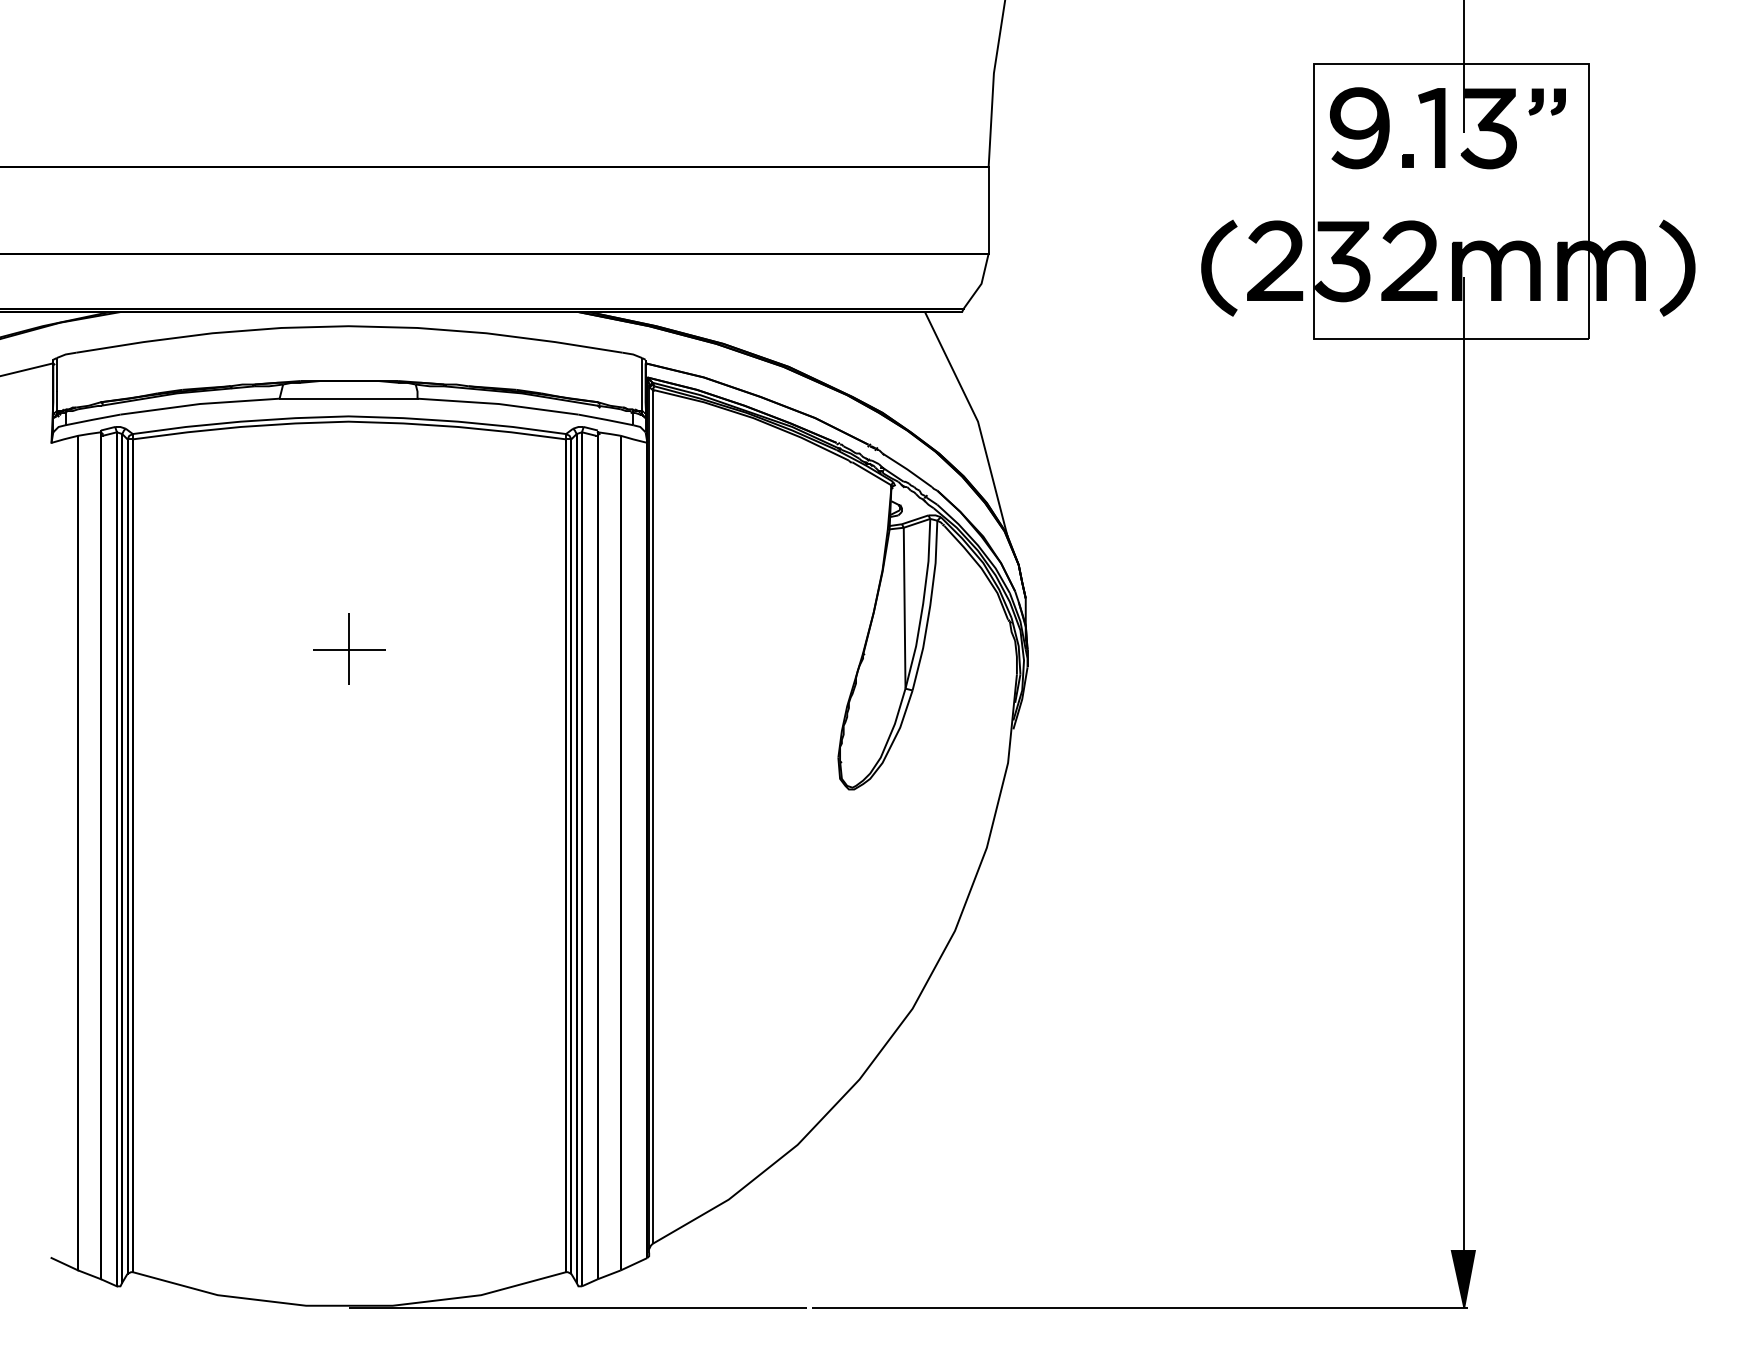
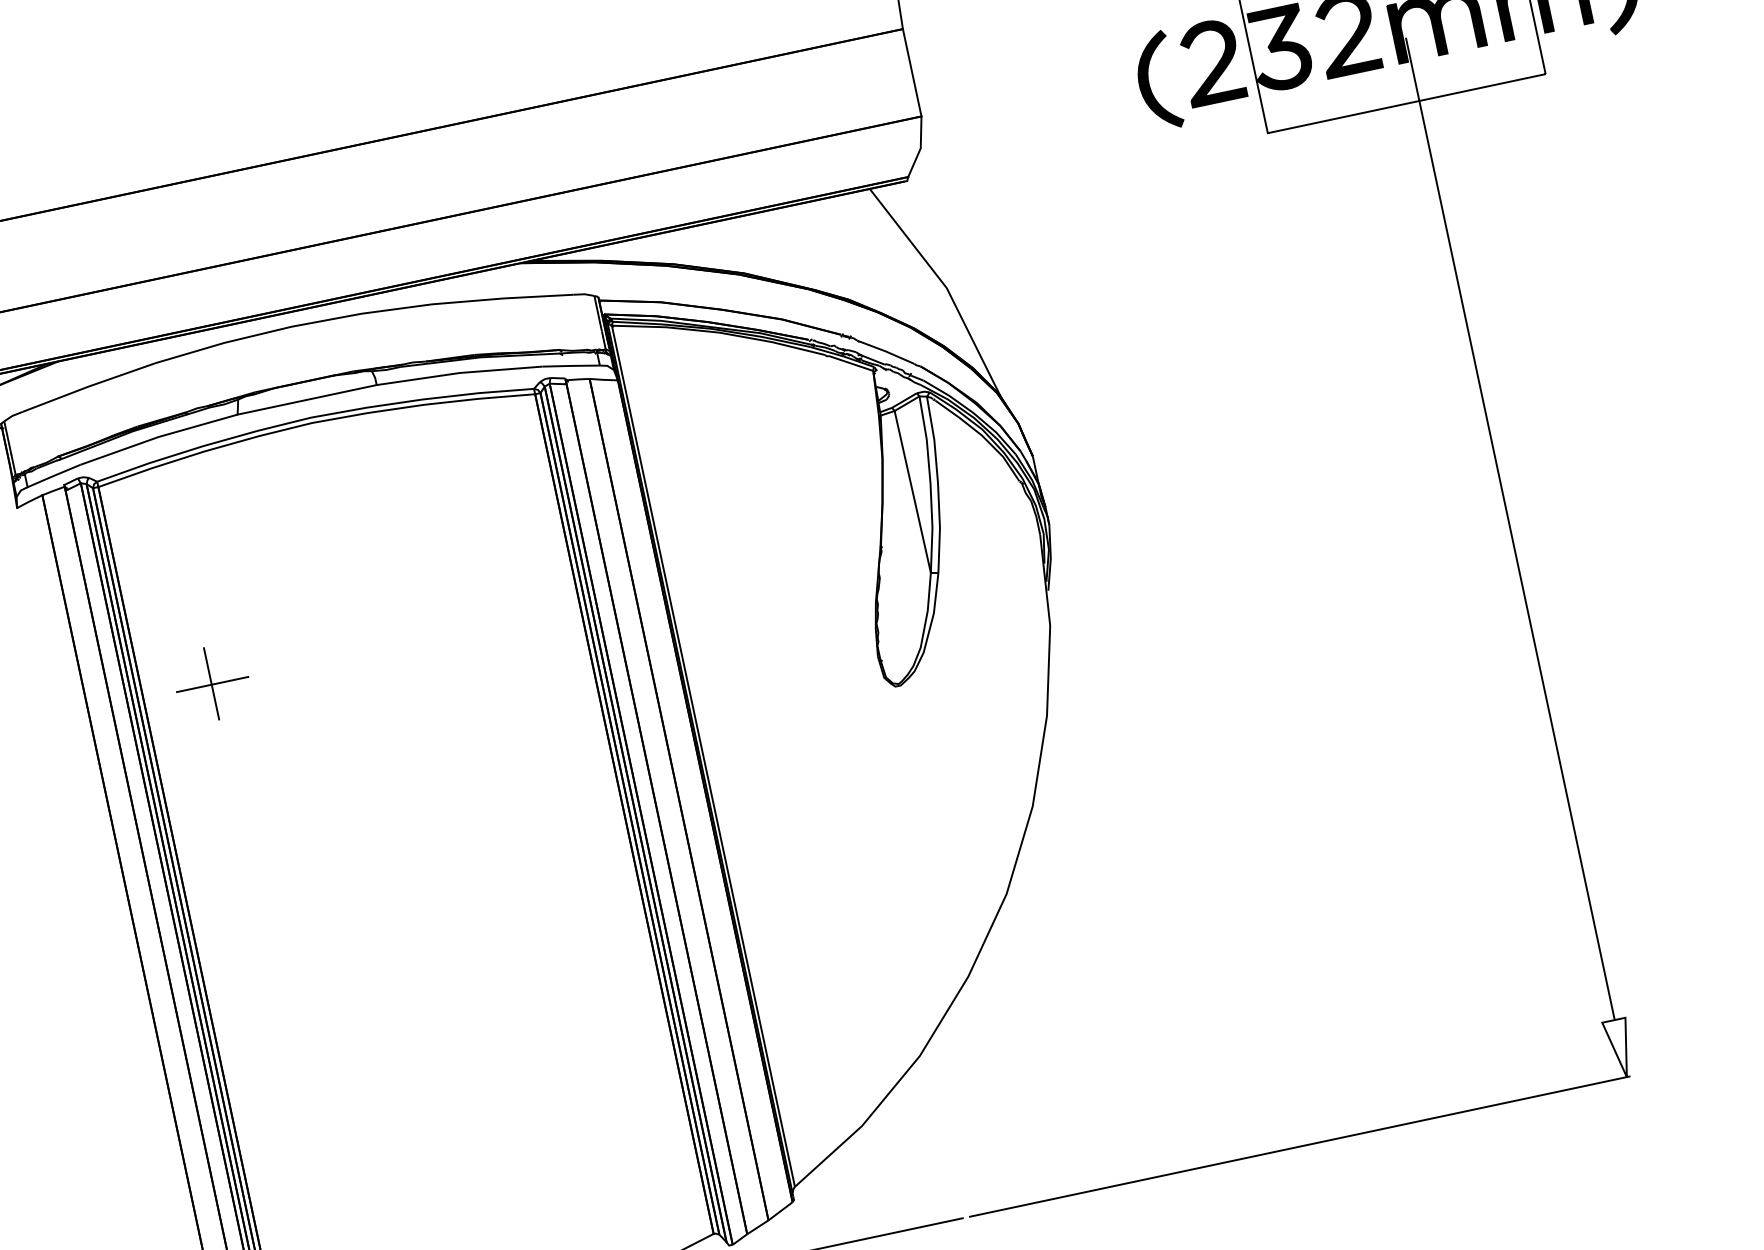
part: (349, 648) -> (212, 683), moved
fill: (1462, 1278) -> (1618, 1048), removed

